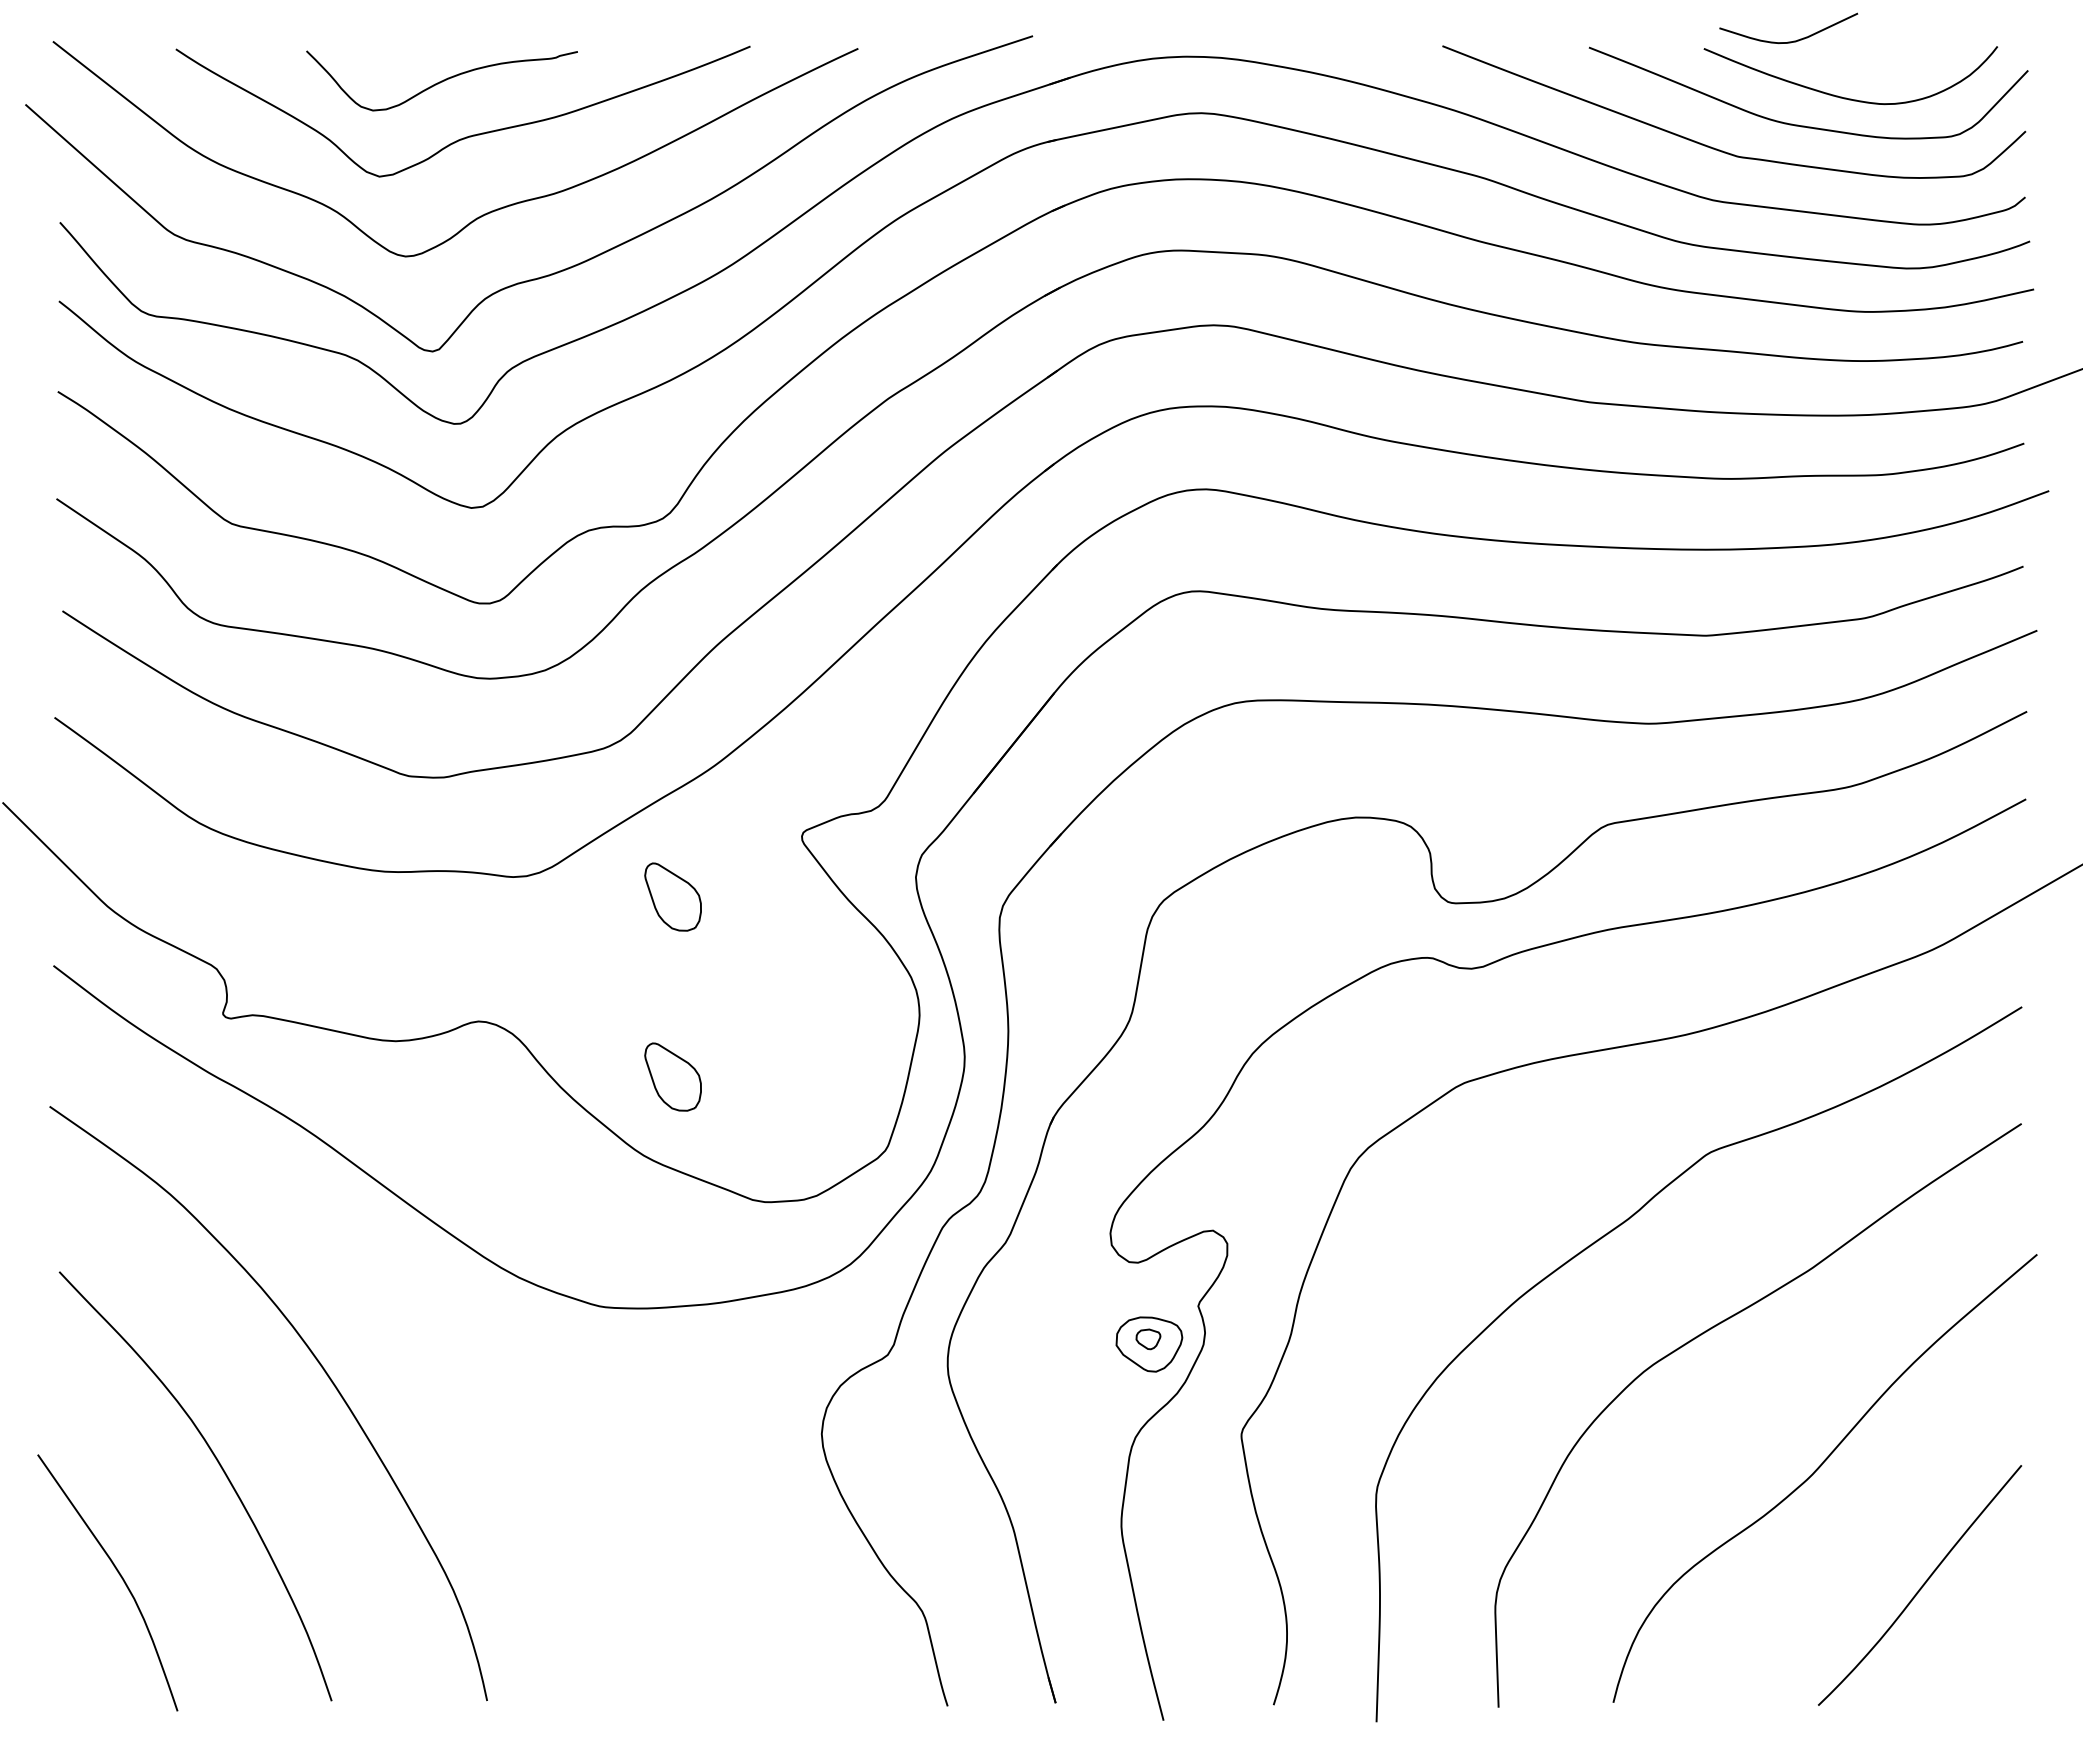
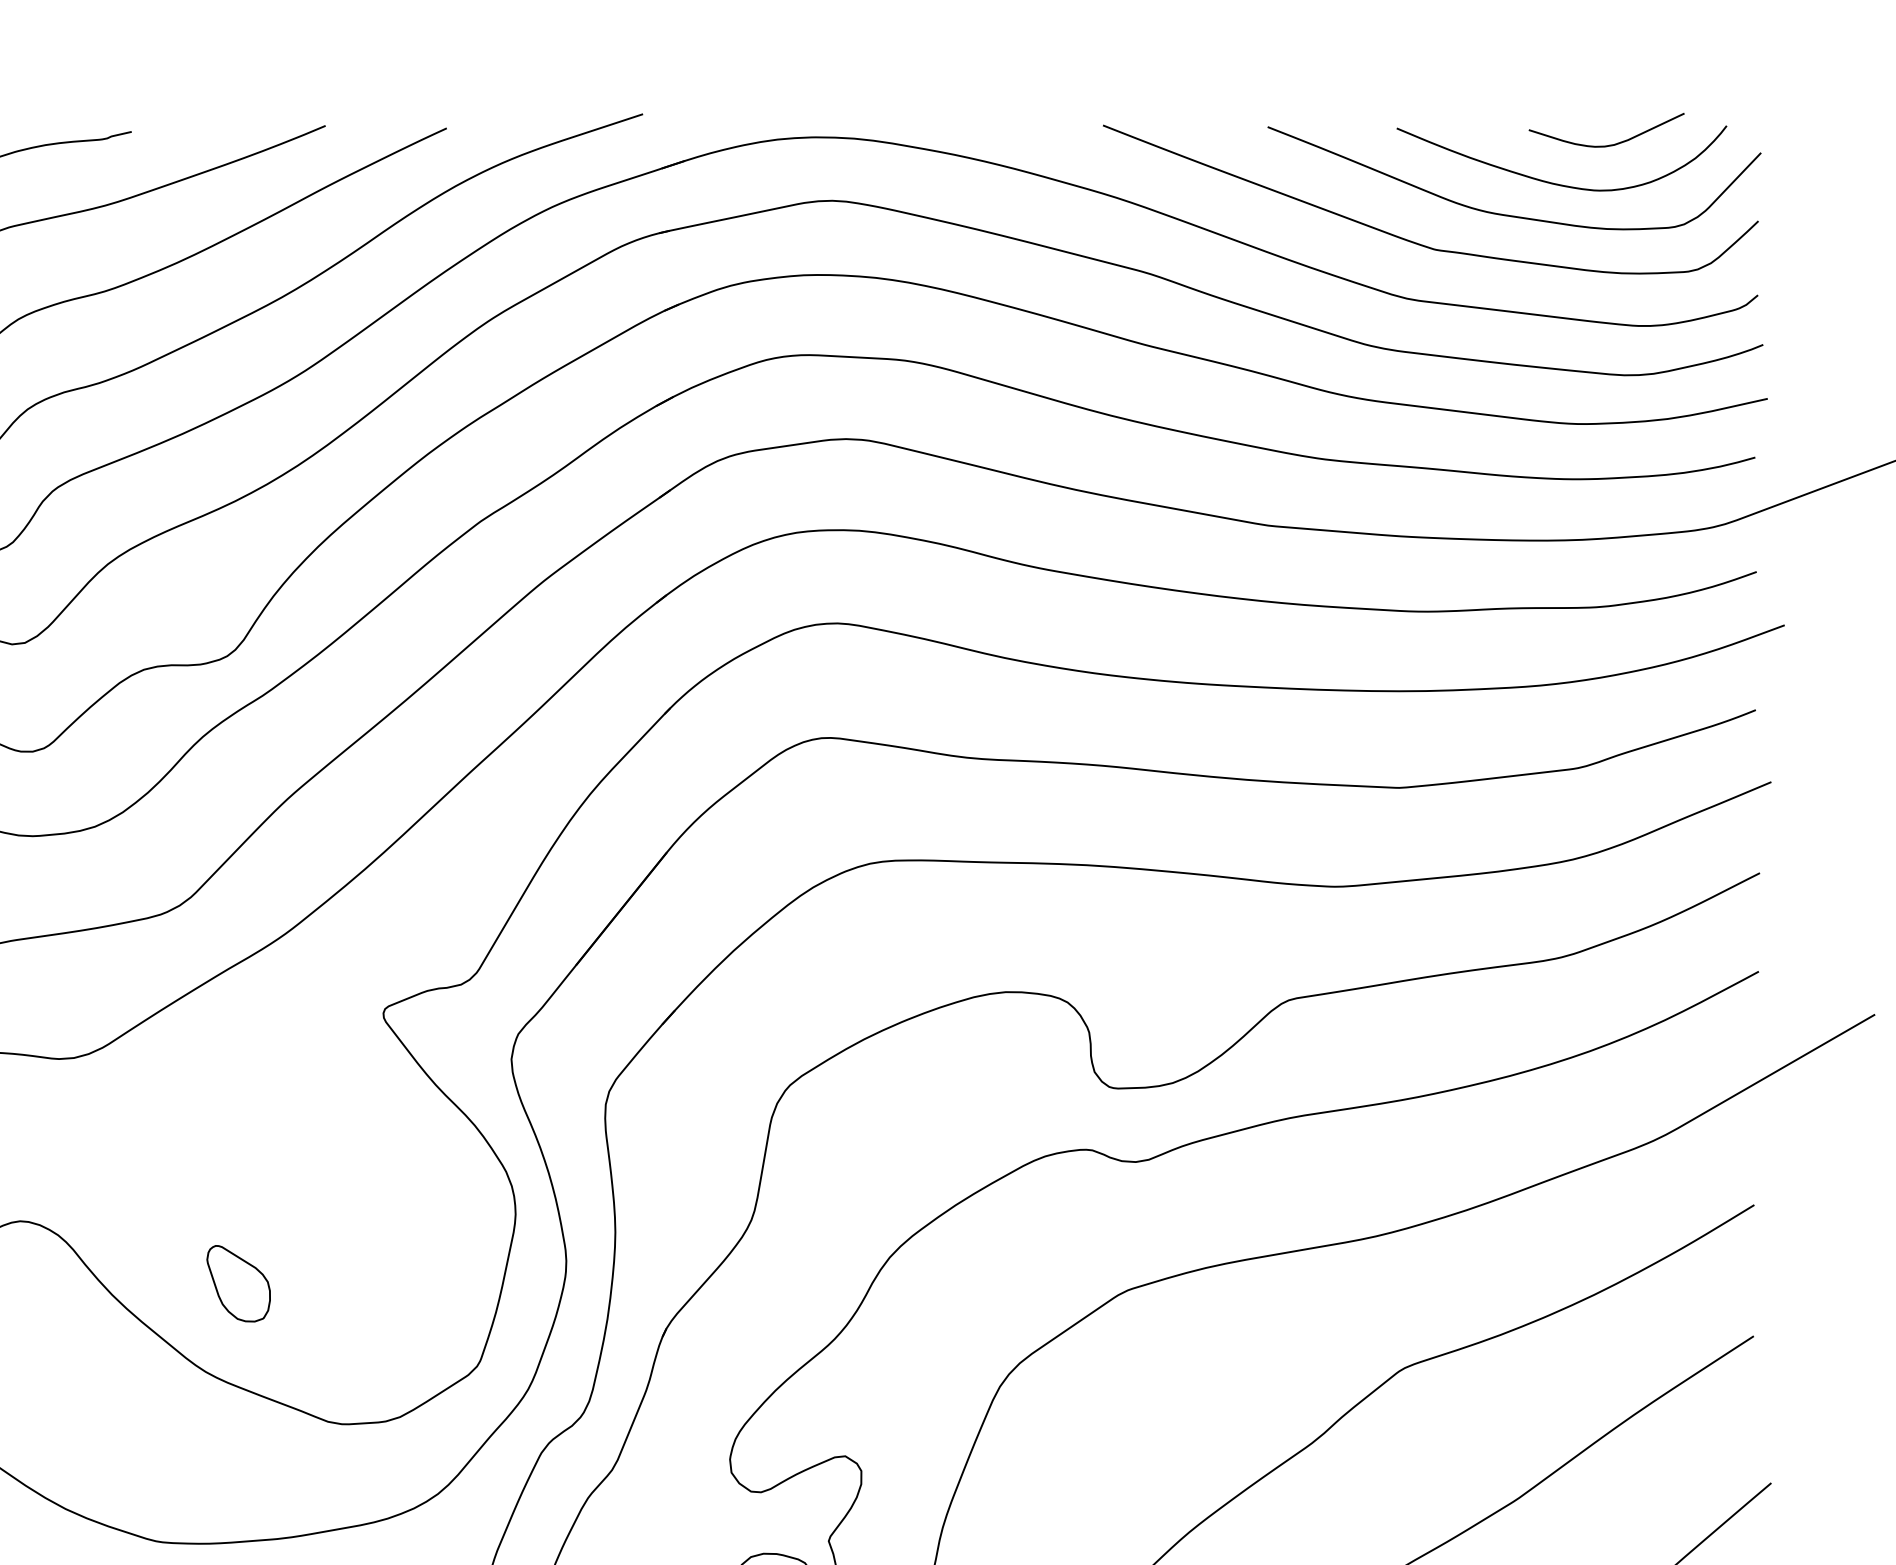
curve: (1793, 40) -> (1612, 143), moved
part: (672, 896) -> (238, 1080), removed

